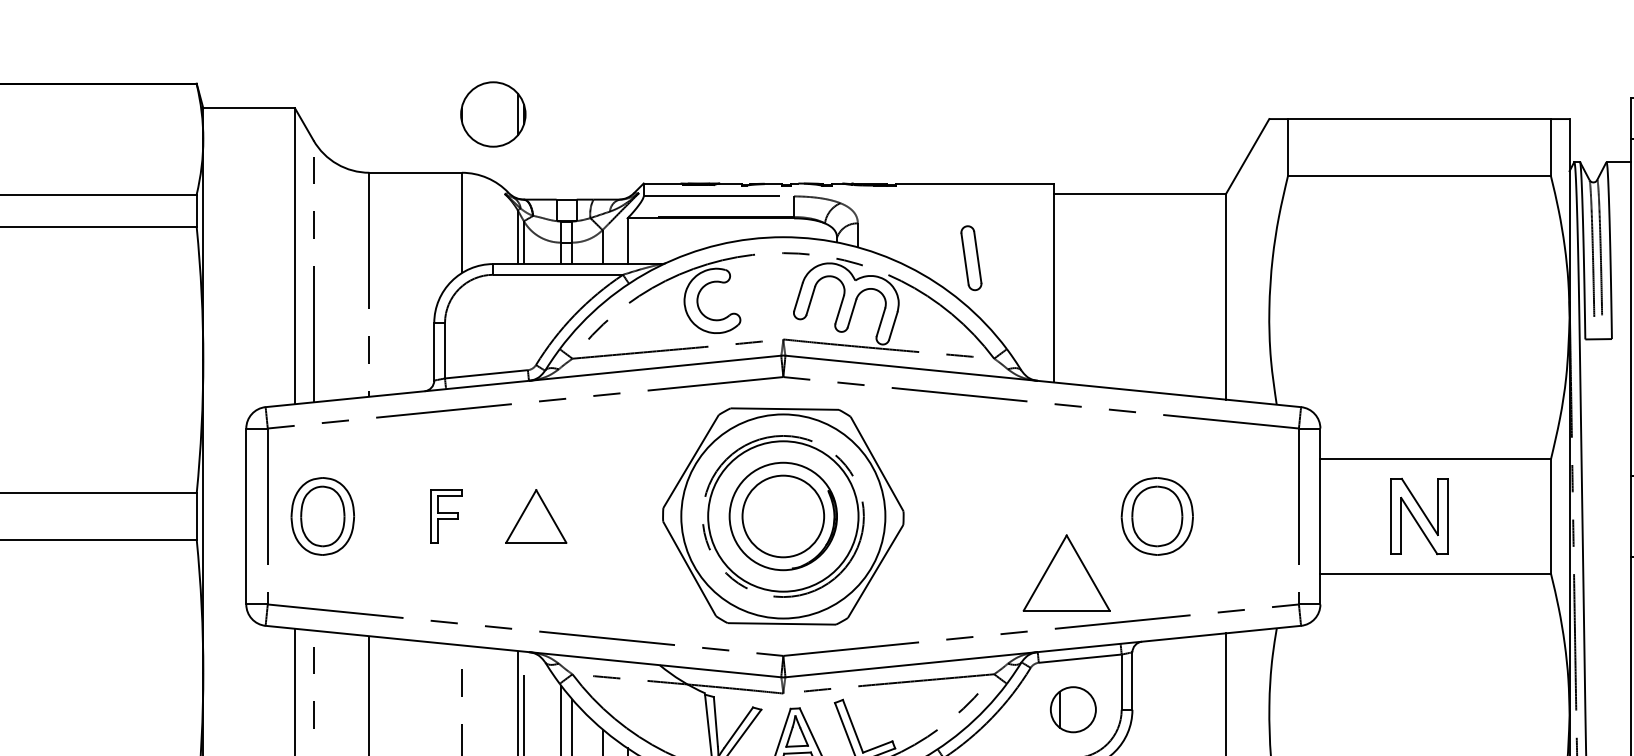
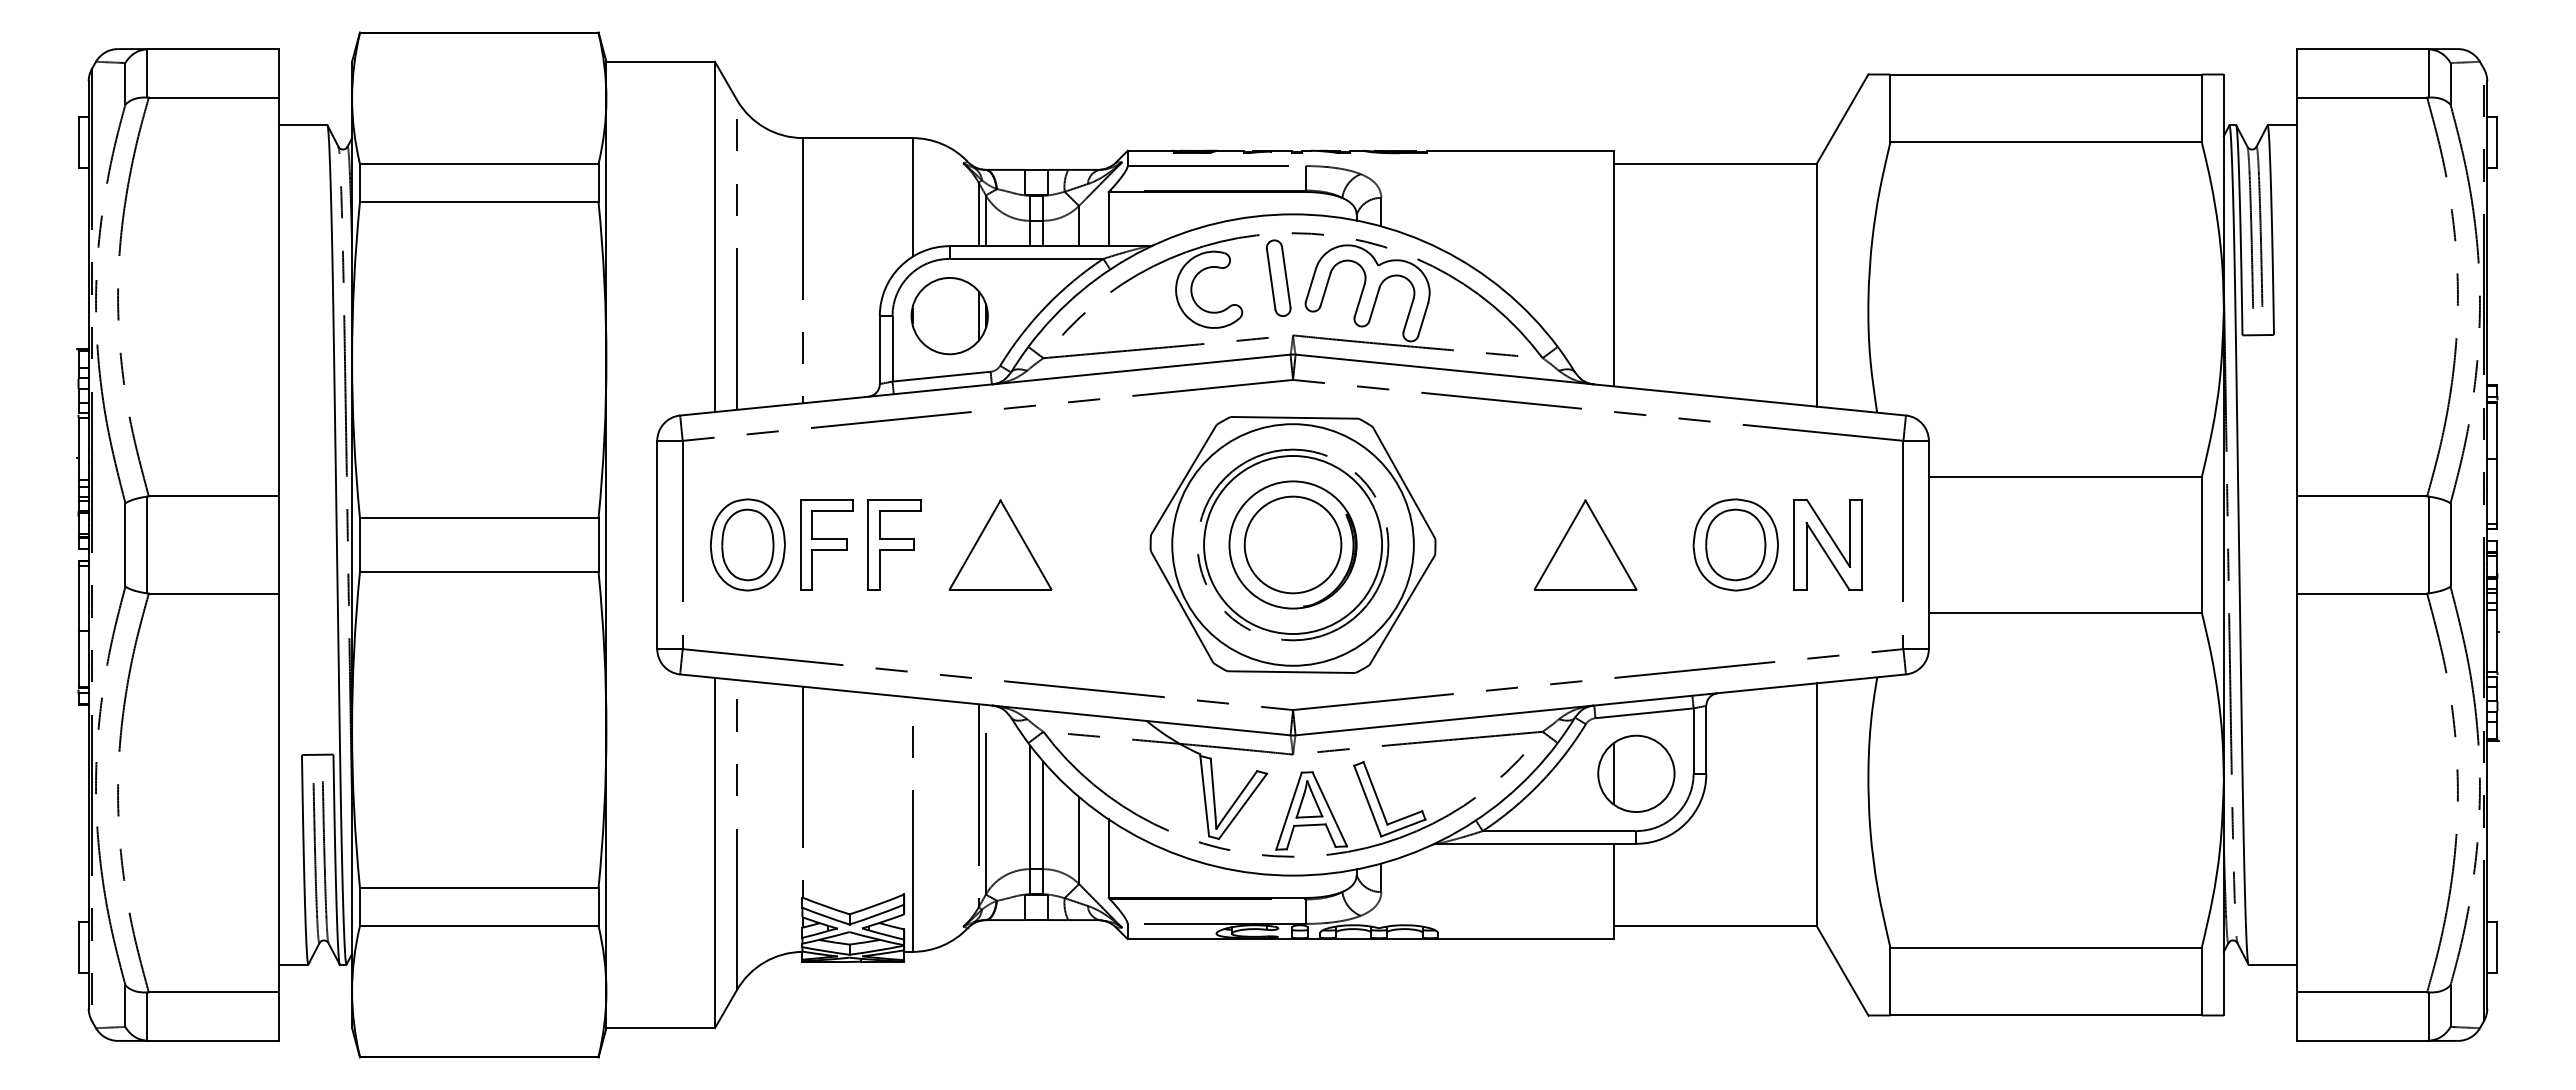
part: (493, 114) -> (949, 316), moved
part: (971, 257) -> (1278, 277), moved
part: (389, 516) -> (826, 544), added
part: (446, 516) -> (894, 544), size x1.43
part: (536, 516) -> (1000, 544), size x1.43
part: (1418, 516) -> (1827, 544), moved
part: (1066, 572) -> (1585, 544), moved
part: (1073, 709) -> (1636, 773), size x1.43

